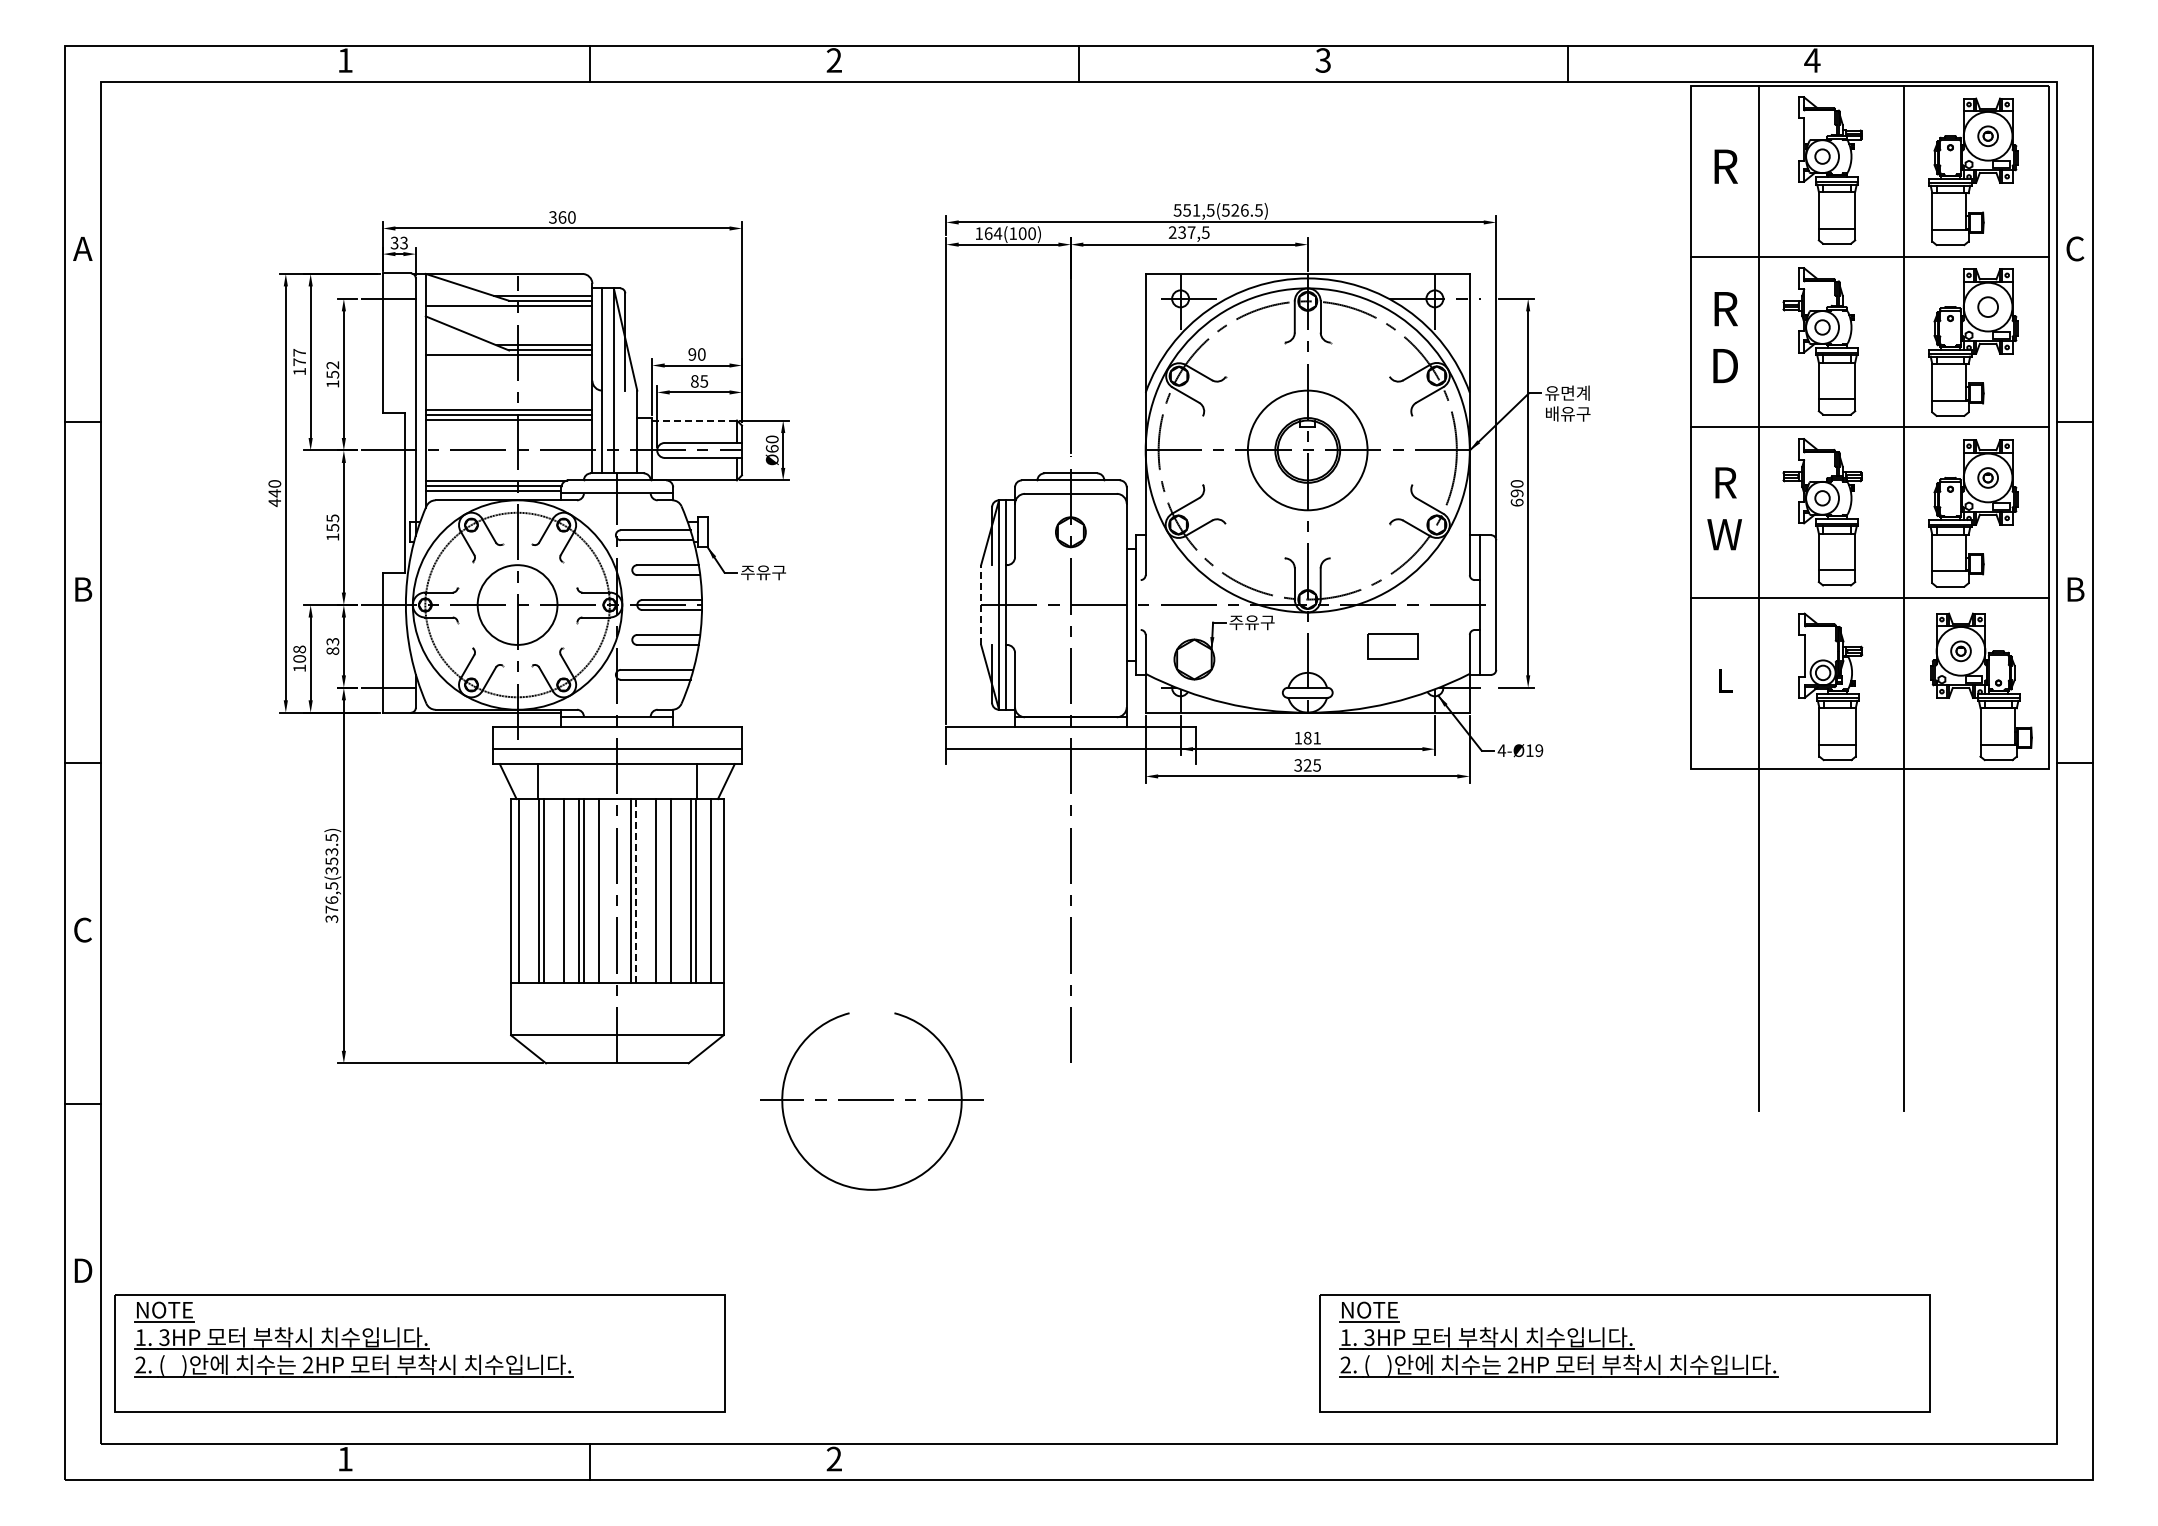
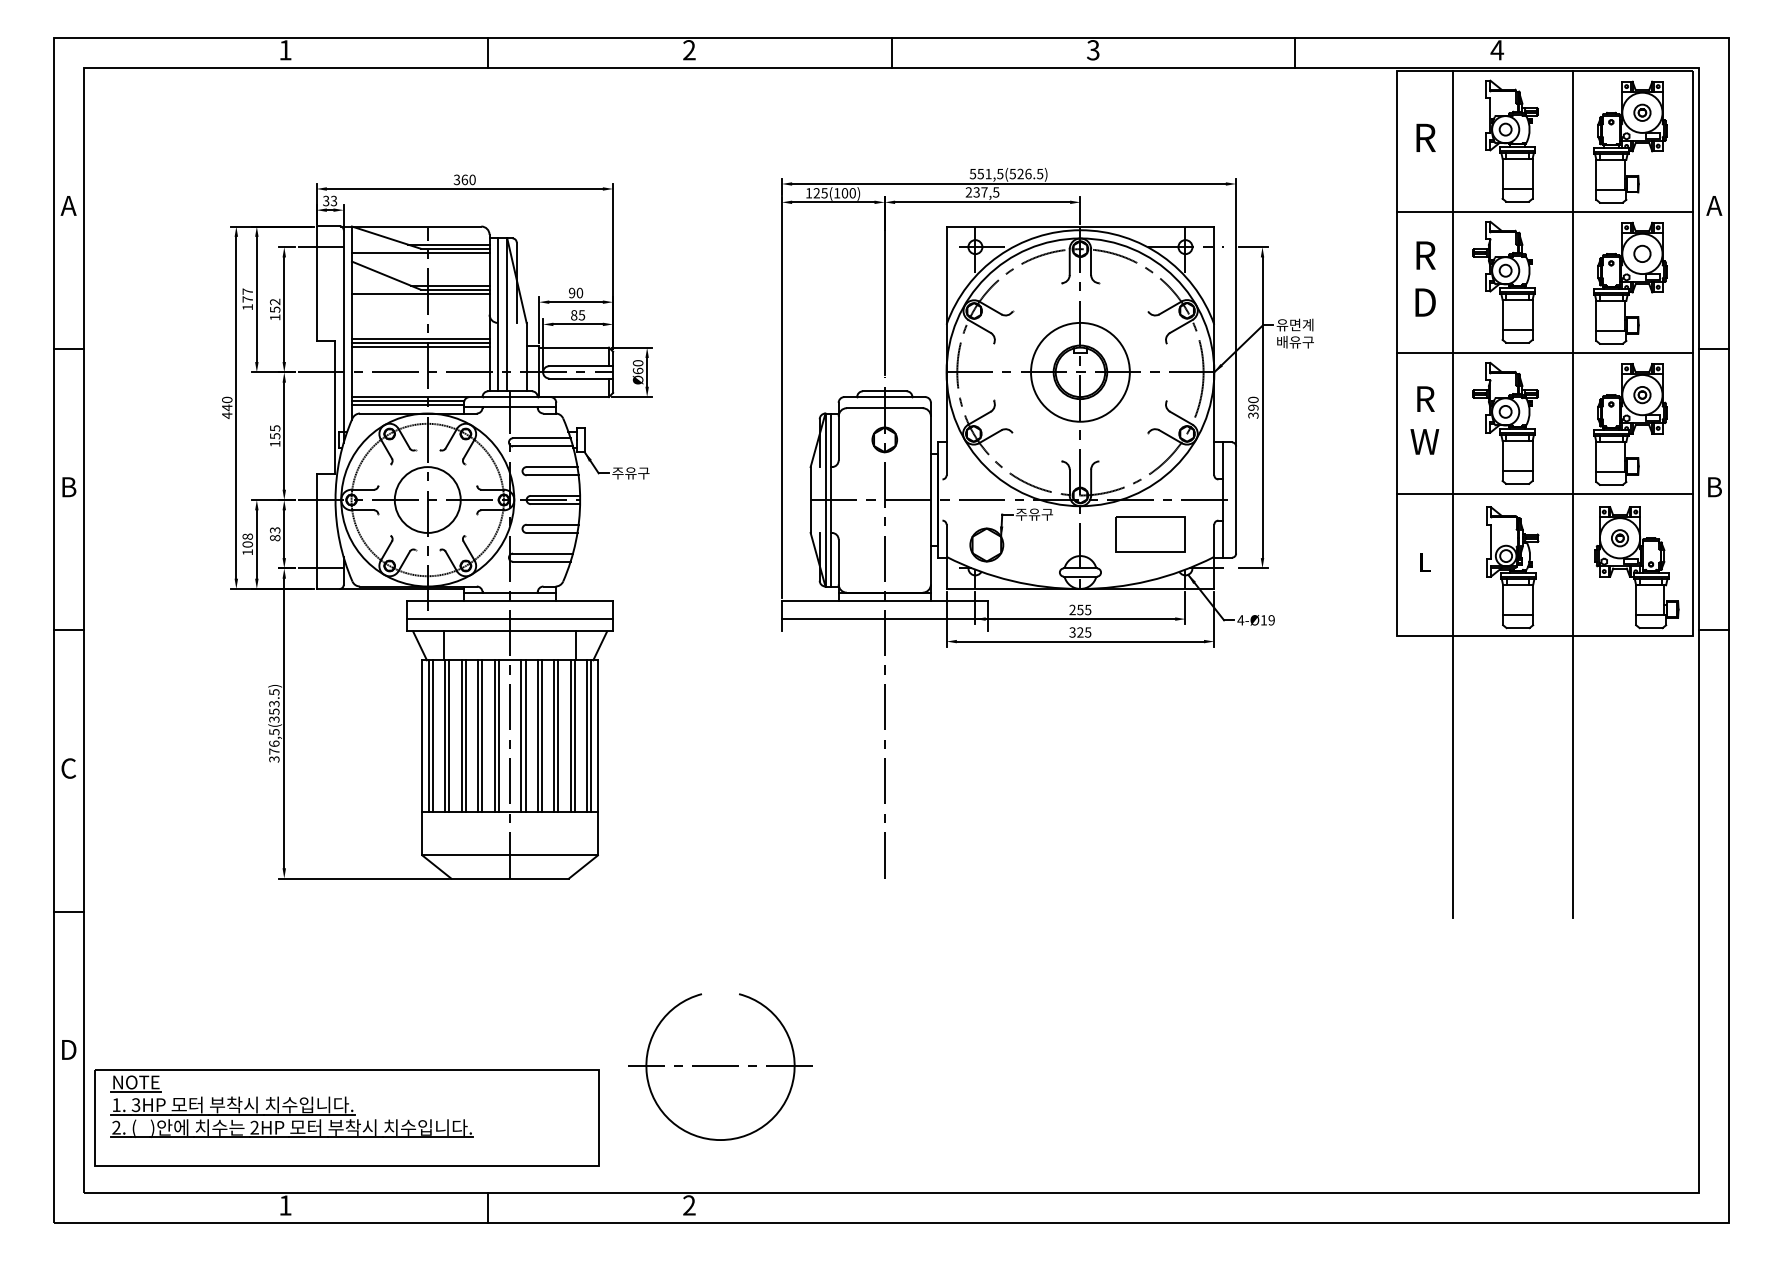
text: (993, 233) -> (820, 193), 164(100) -> 125(100)
text: (2074, 248) -> (1713, 205), C -> A
line: (695, 420) -> (574, 347), dashed -> solid
text: (1516, 502) -> (1252, 415), 690 -> 390
line: (981, 605) -> (810, 500), dashed -> solid
part: (1392, 646) -> (1150, 534), size x1.67
text: (1307, 737) -> (1080, 609), 181 -> 255
line: (523, 890) -> (432, 735), added
line: (558, 890) -> (461, 735), added
line: (603, 890) -> (498, 735), added
line: (635, 890) -> (525, 735), dashed -> solid
line: (650, 890) -> (537, 735), added
line: (675, 890) -> (558, 735), added
line: (715, 890) -> (591, 735), added
part: (871, 1101) -> (720, 1067), moved
part: (1624, 1353) -> (1342, 1118), removed

